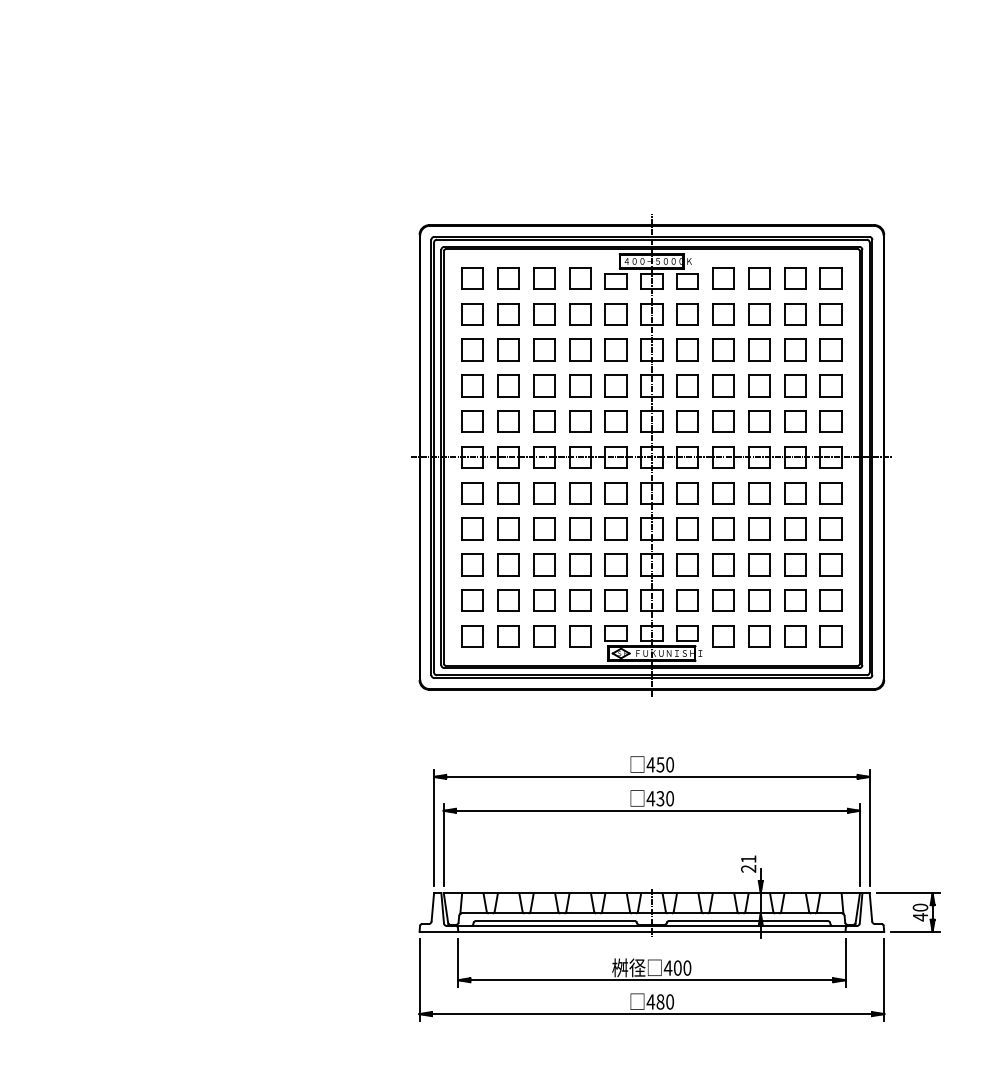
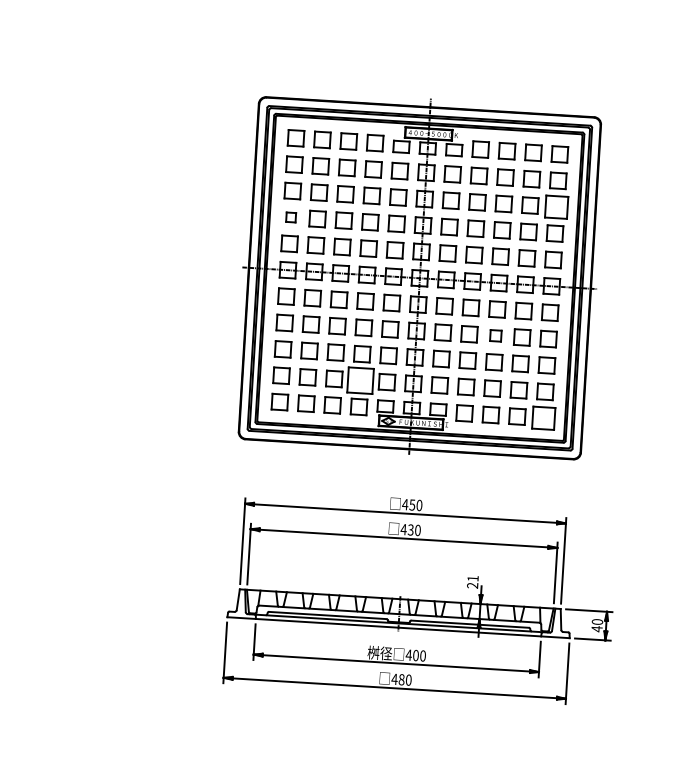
part: (830, 349) -> (556, 206), size x1.4
part: (472, 385) -> (291, 217), size x0.6
part: (759, 528) -> (495, 335), size x0.7
part: (580, 600) -> (360, 380), size x1.6
part: (830, 636) -> (543, 418), size x1.4

